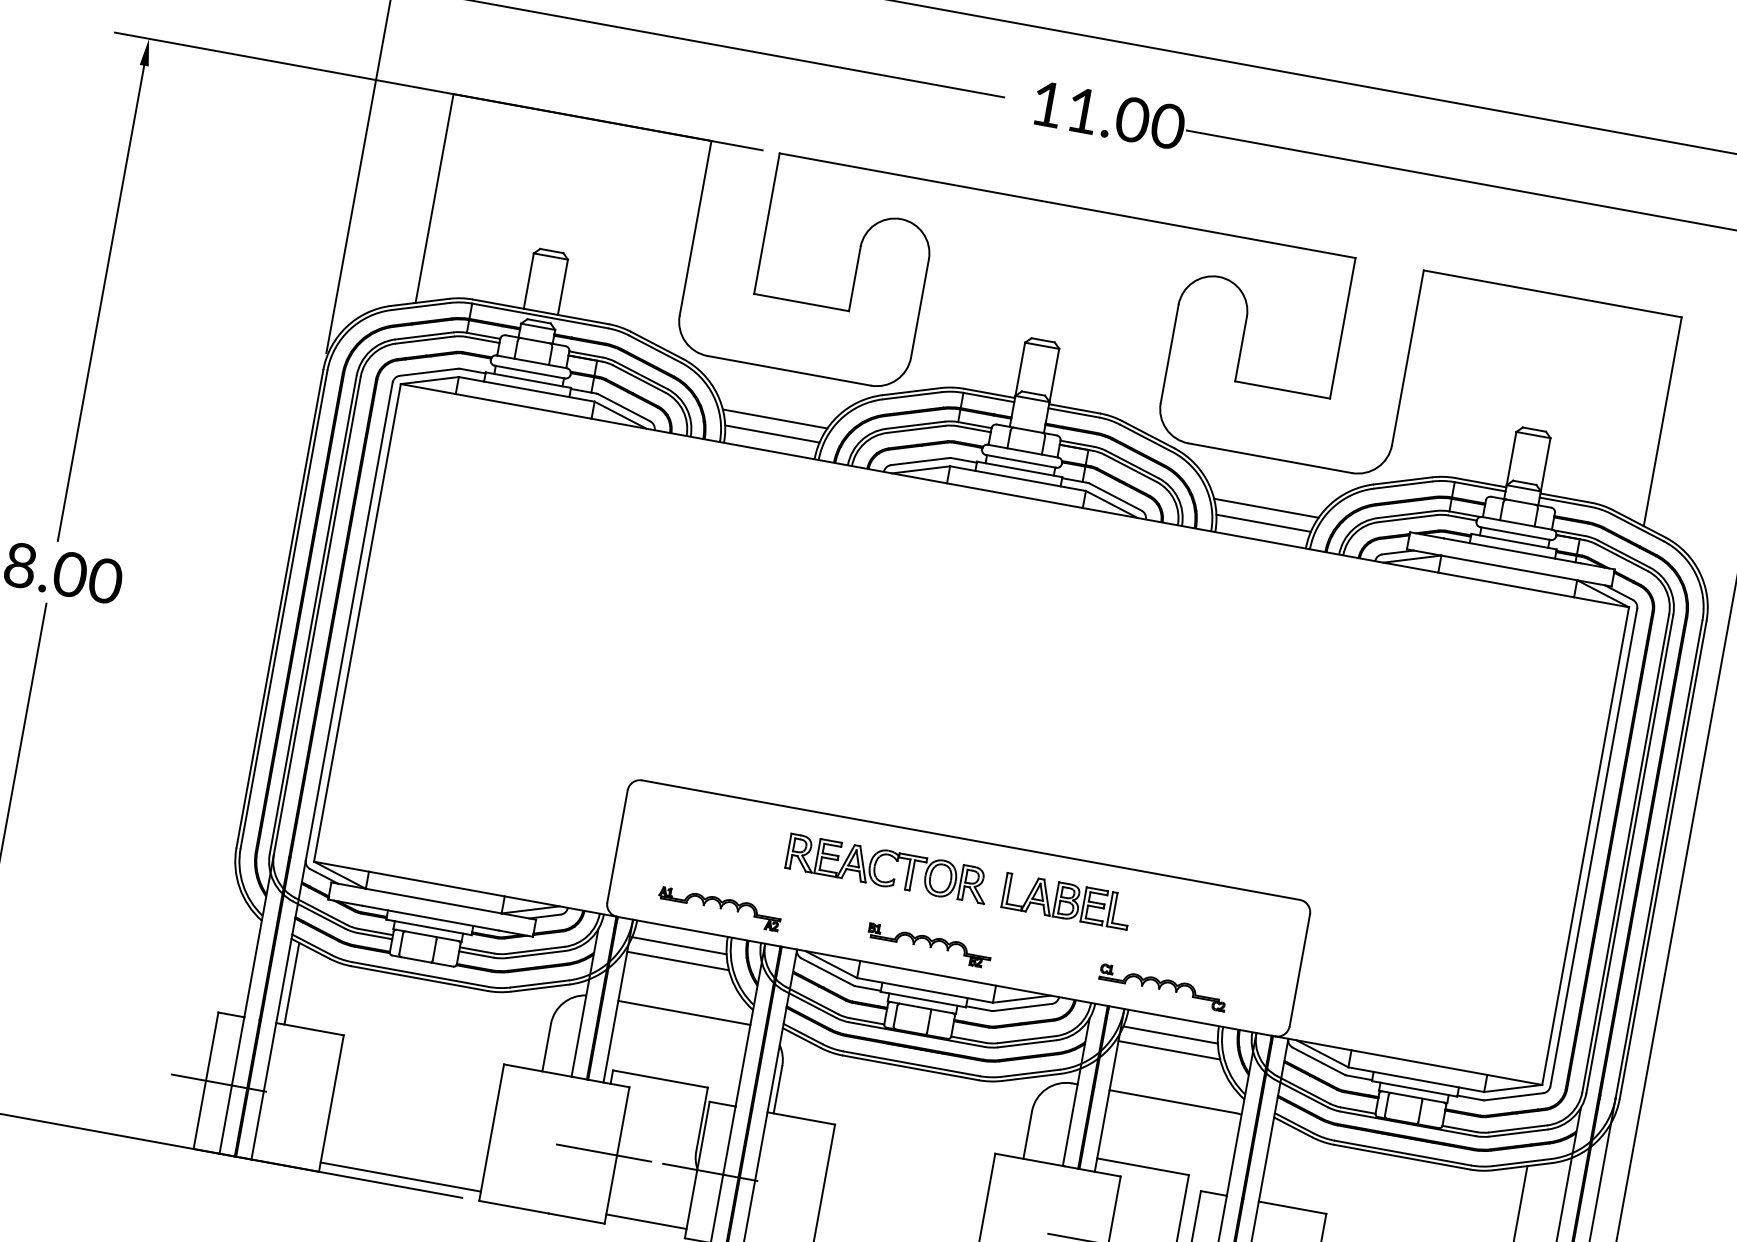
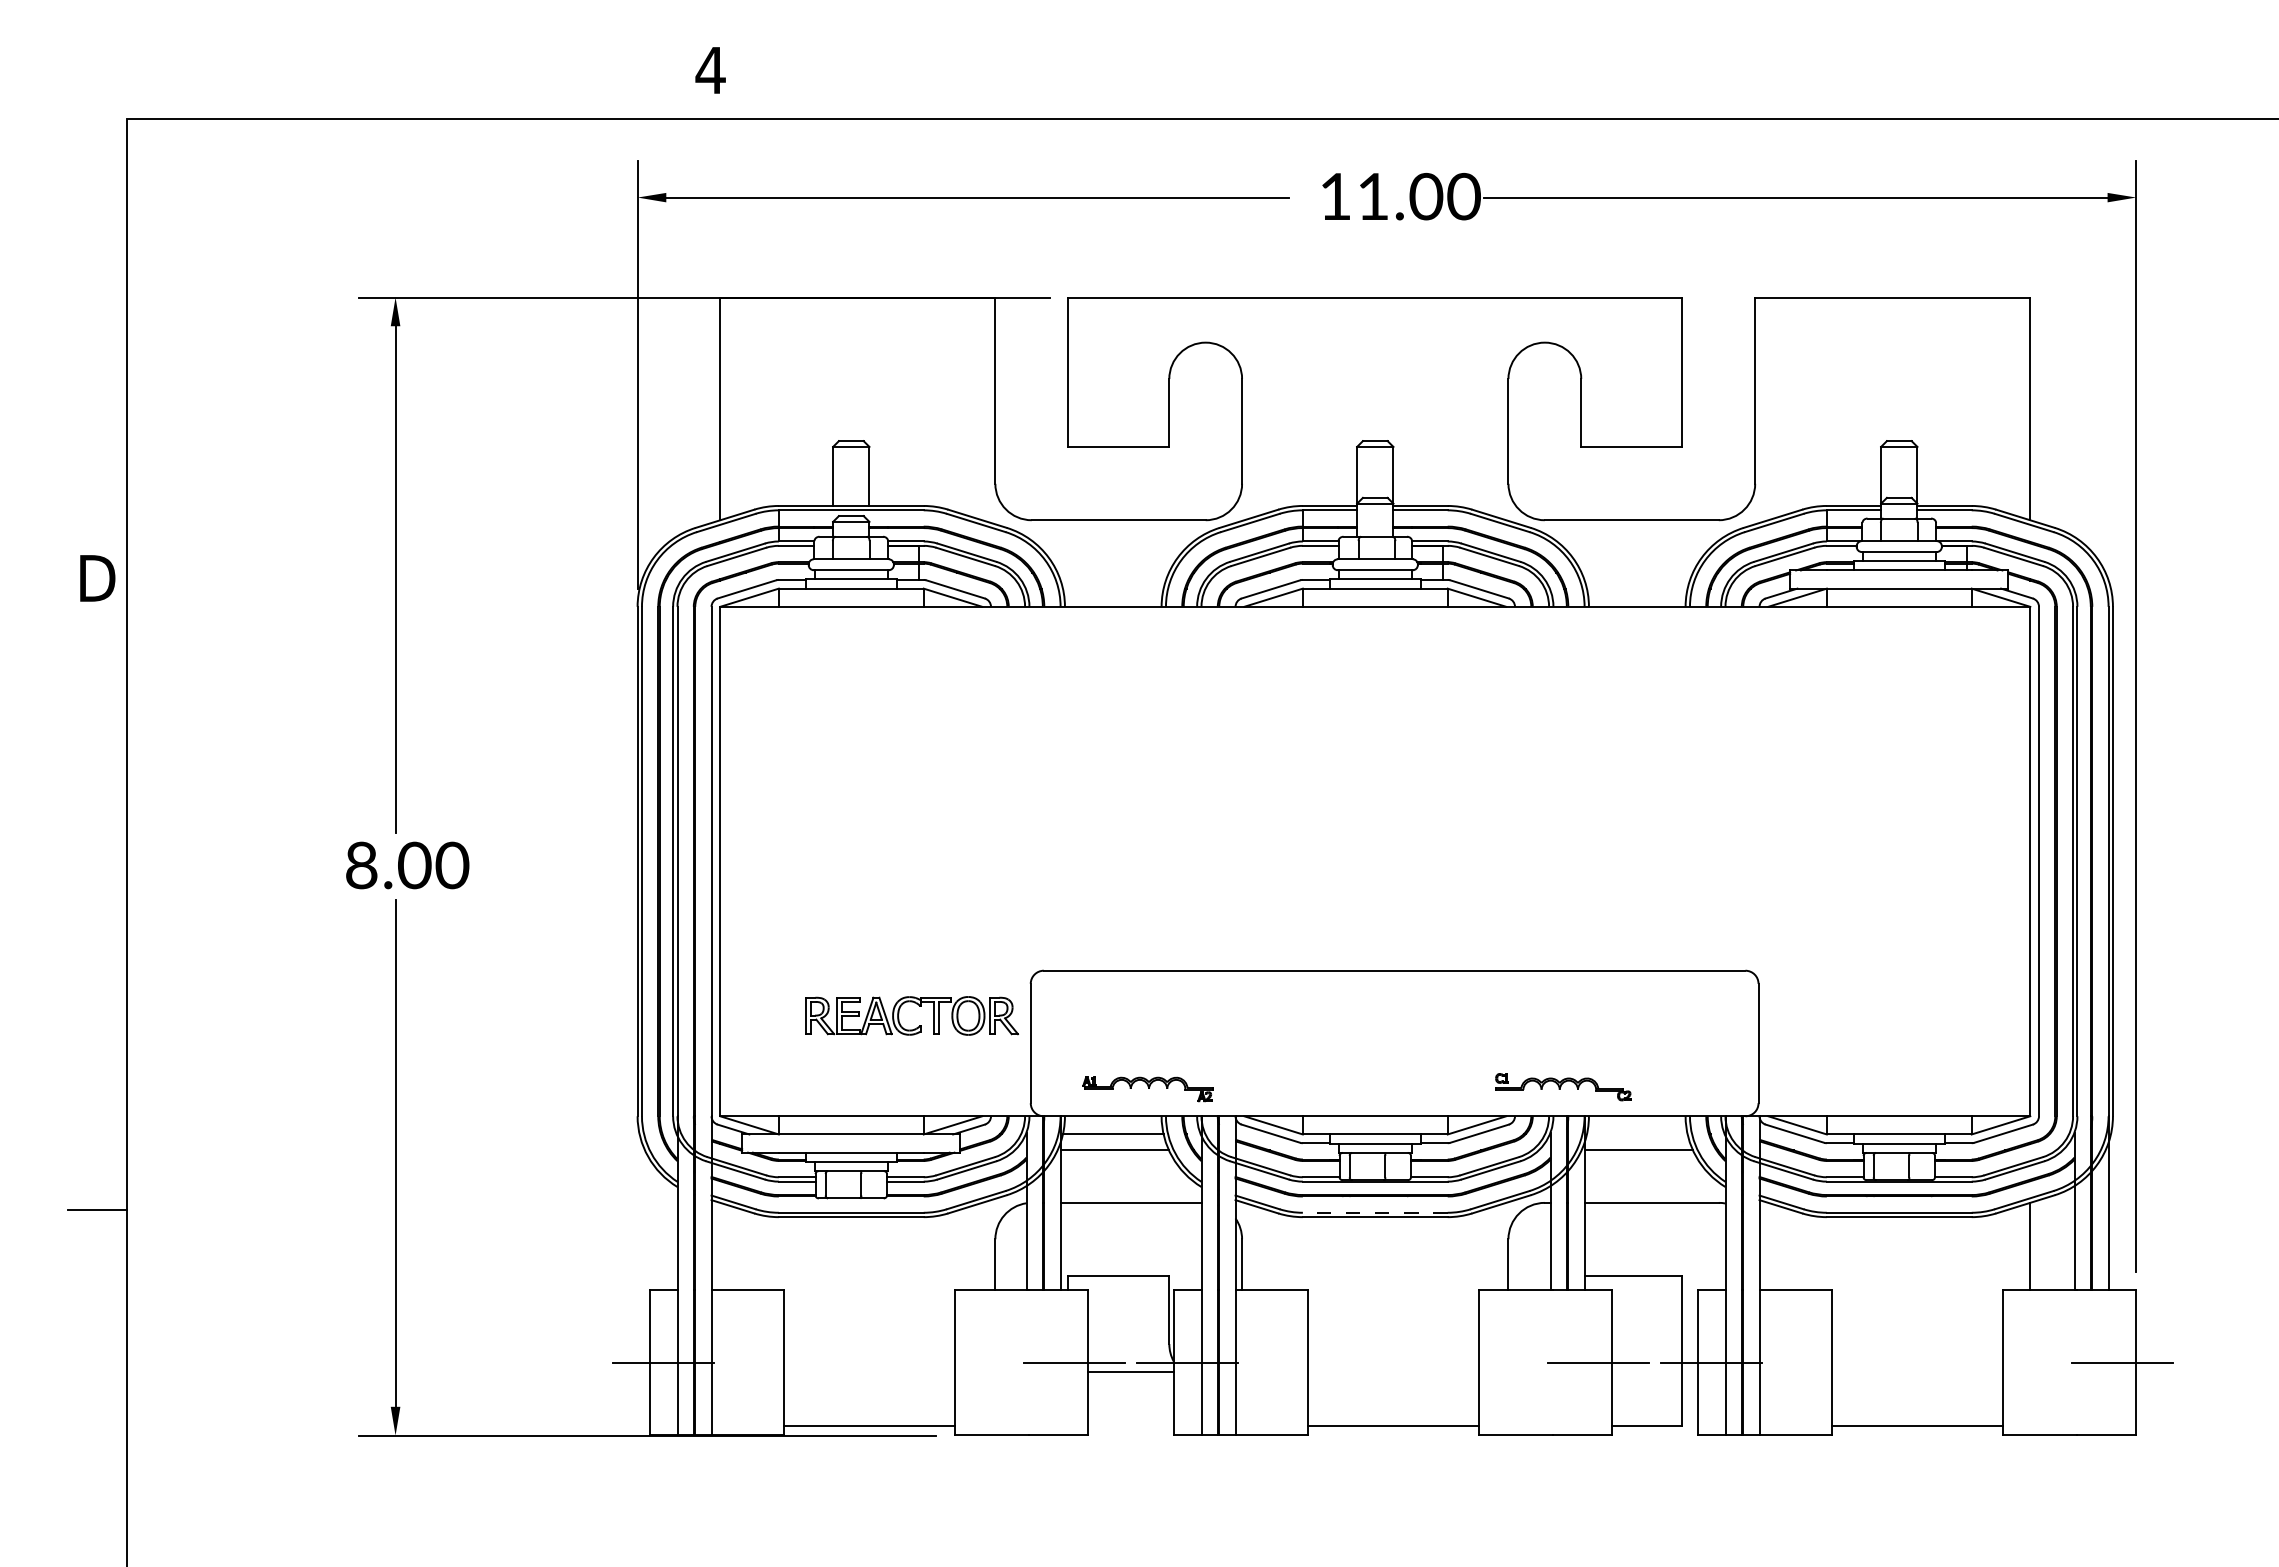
line: (775, 418) -> (1113, 572), removed
line: (771, 433) -> (1112, 588), removed
line: (1266, 508) -> (1637, 572), removed
line: (1262, 523) -> (1636, 588), removed
part: (896, 861) -> (919, 1006), moved
part: (1067, 901) -> (1505, 1015), removed
part: (929, 945) -> (1371, 1087), removed
line: (292, 982) -> (720, 1245), removed
part: (1162, 988) -> (1563, 1087), moved
line: (1169, 1034) -> (1636, 1134), removed
line: (911, 1063) -> (1374, 1212), solid -> dashed
line: (645, 1221) -> (1130, 1371), moved

